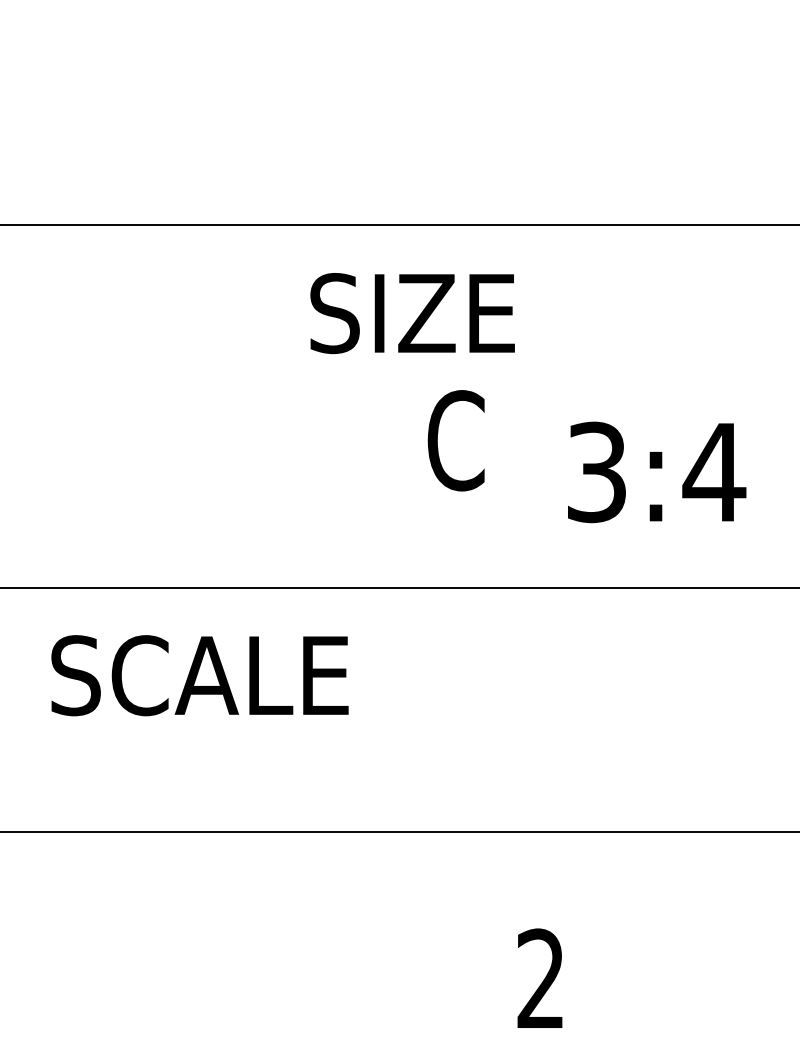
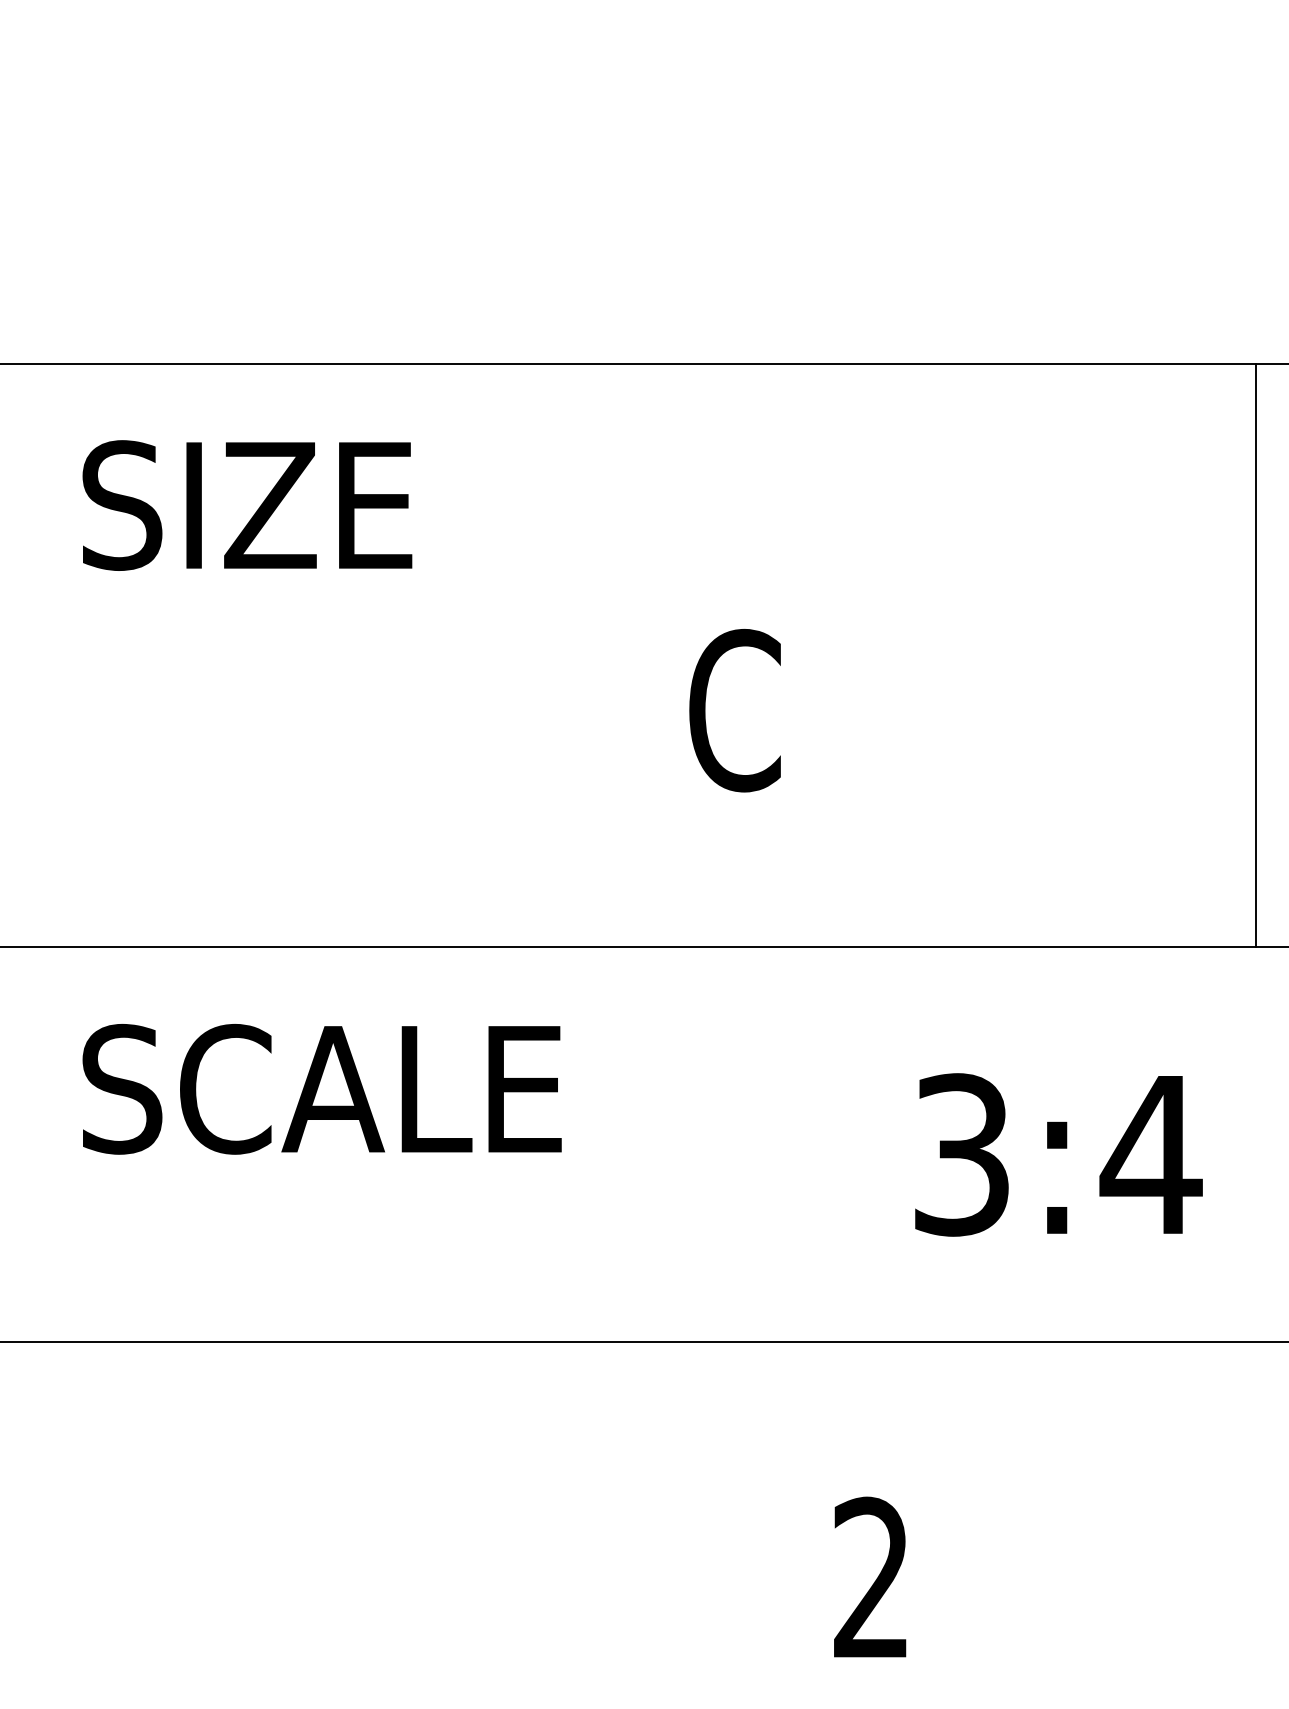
text: (412, 313) -> (247, 505), moved
line: (779, 406) -> (1256, 655), added
text: (657, 472) -> (1059, 1155), moved

